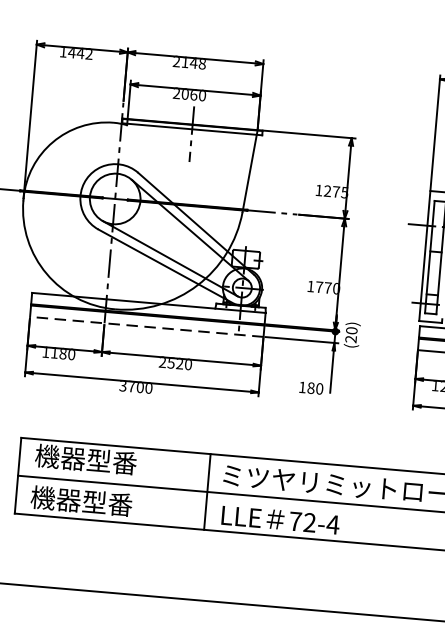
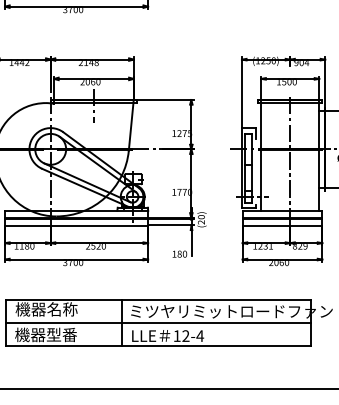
line: (146, 326) -> (76, 225), dashed -> solid
text: (112, 462) -> (62, 309), 機器型番 -> 機器名称
text: (294, 520) -> (176, 335), 72-4 -> 12-4

